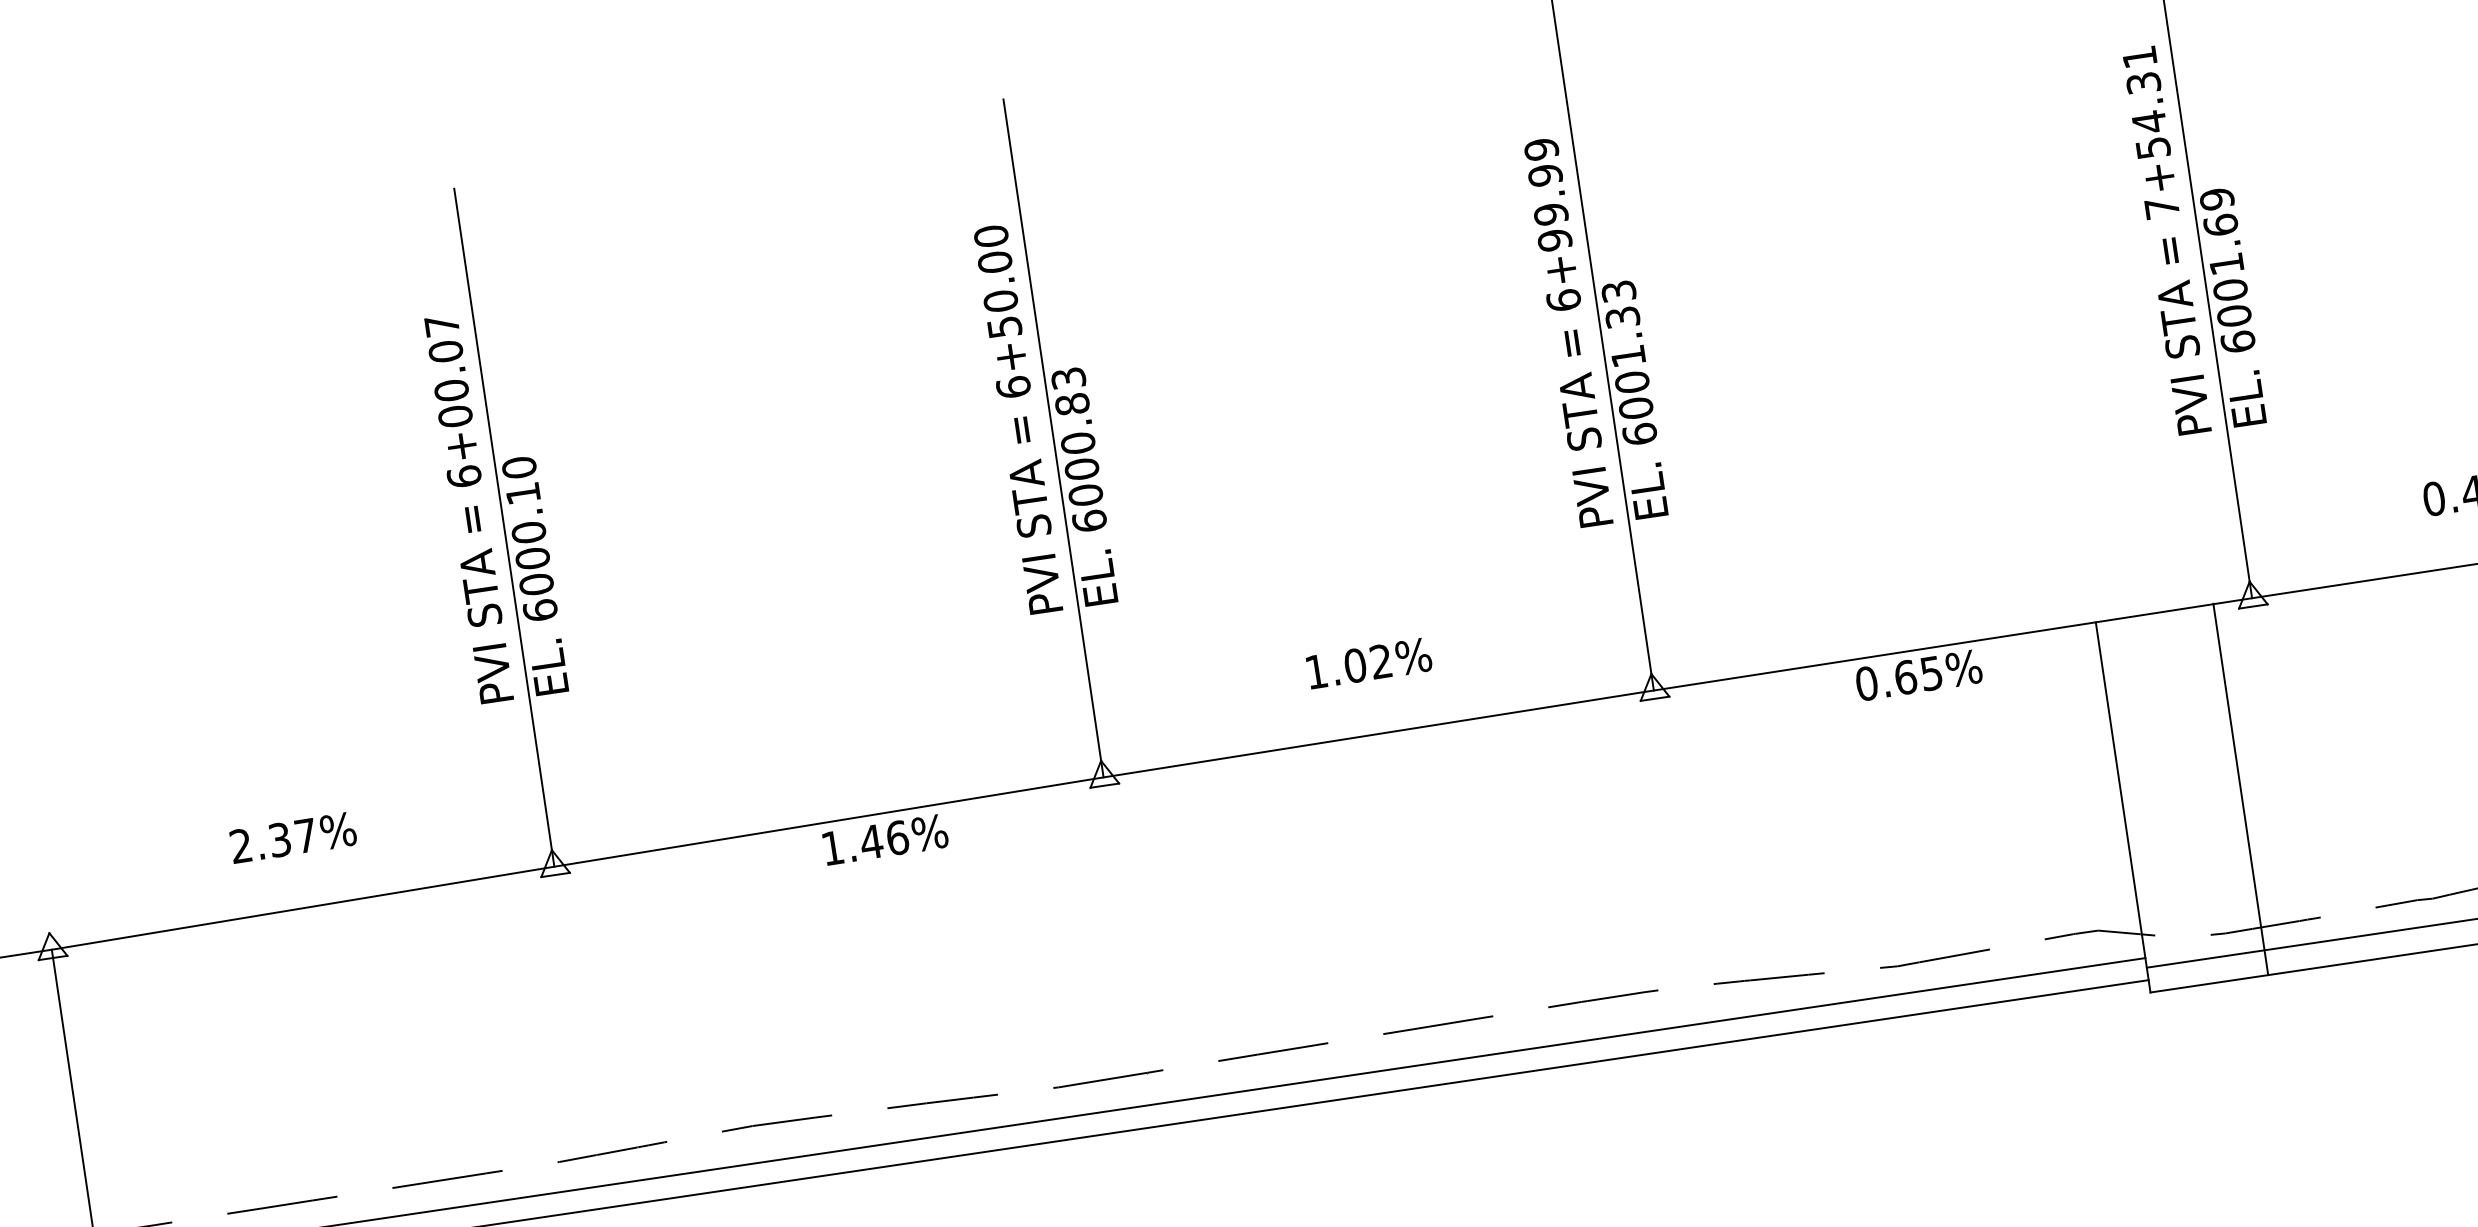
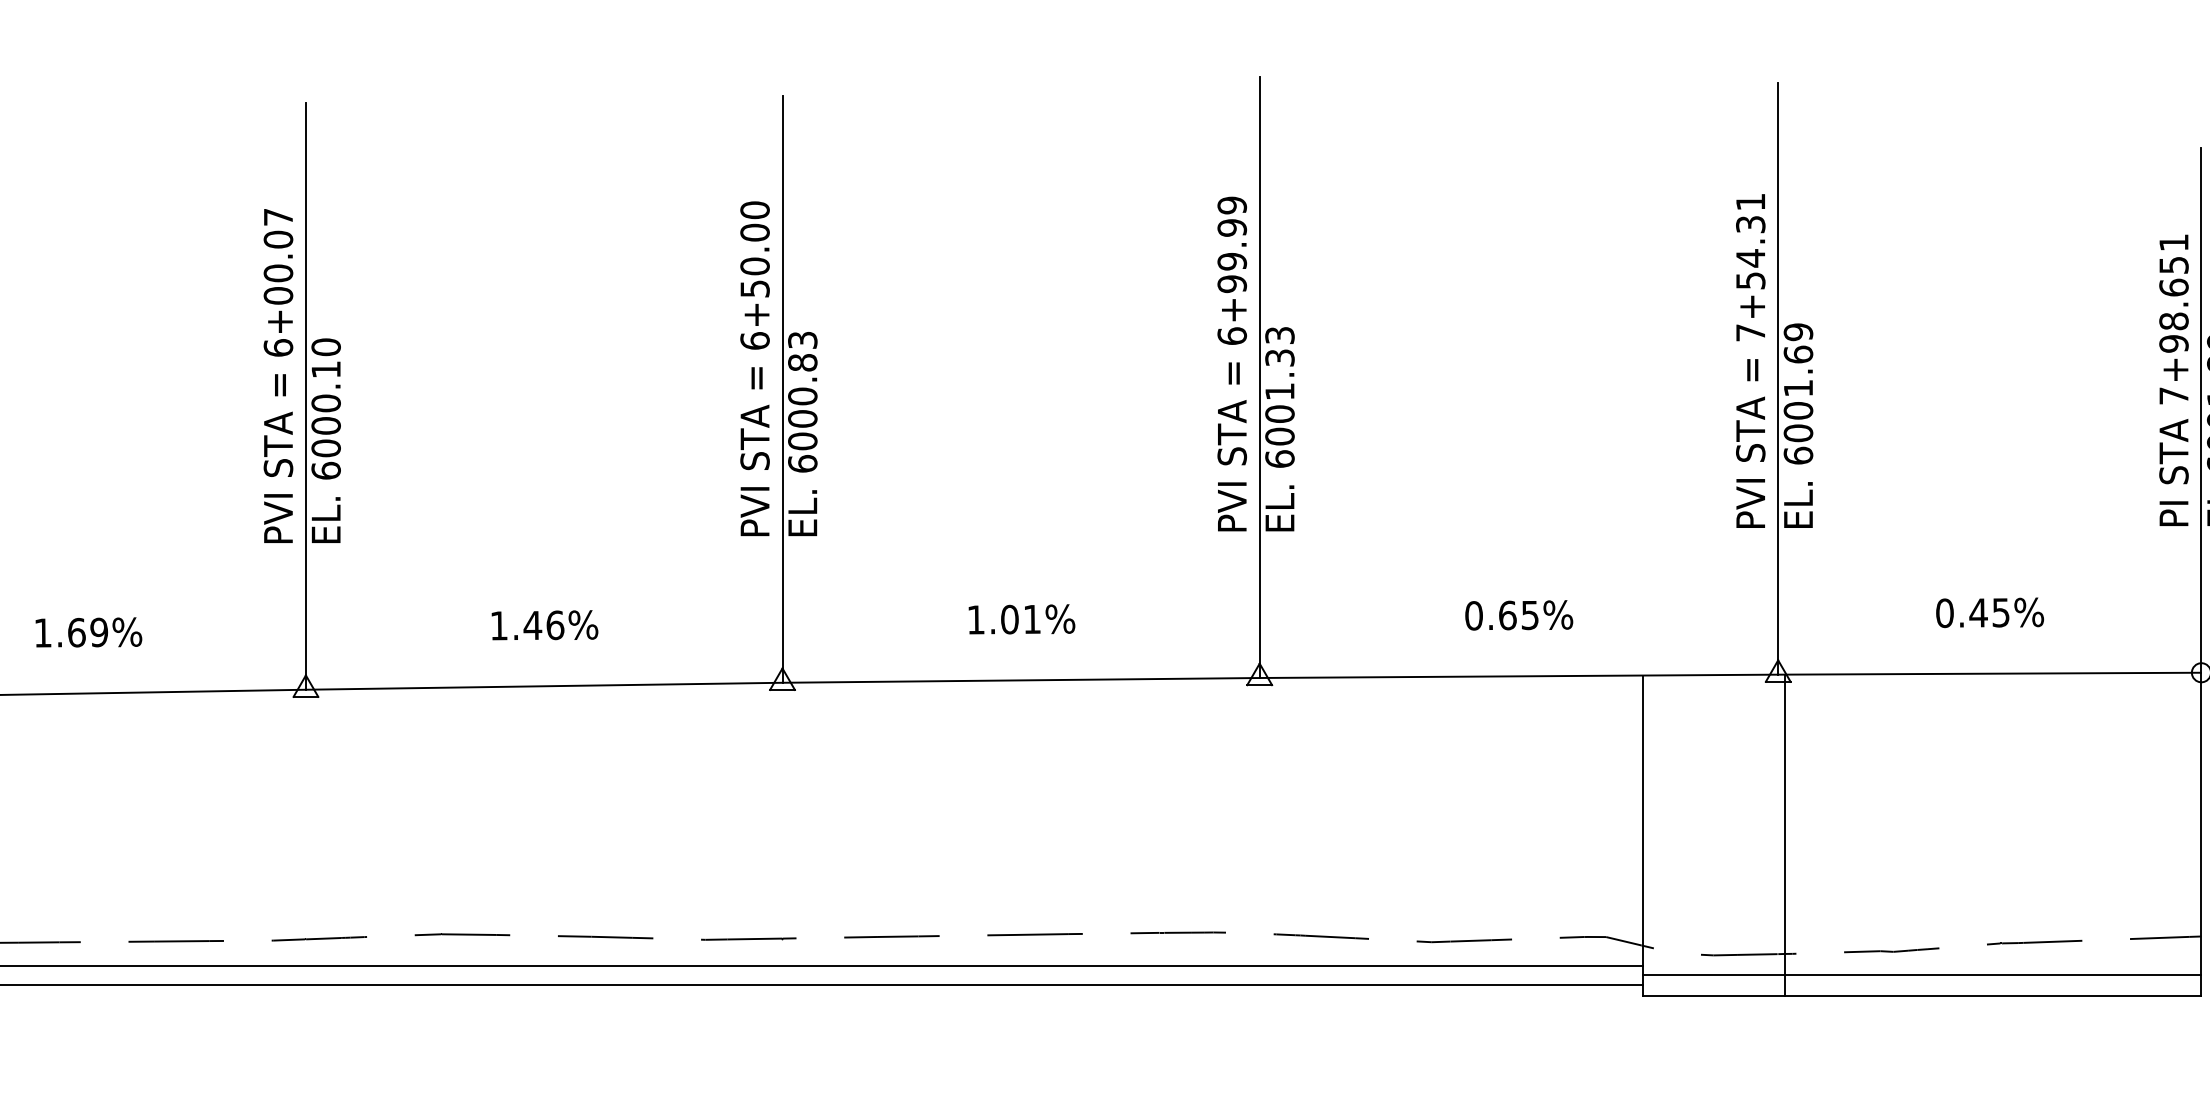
text: (1380, 660) -> (1031, 618), 1.02% -> 1.01%
text: (1919, 675) -> (1519, 615), moved
line: (2240, 789) -> (1784, 835), moved
text: (273, 840) -> (71, 632), 2.37% -> 1.69%
text: (885, 840) -> (544, 625), moved

